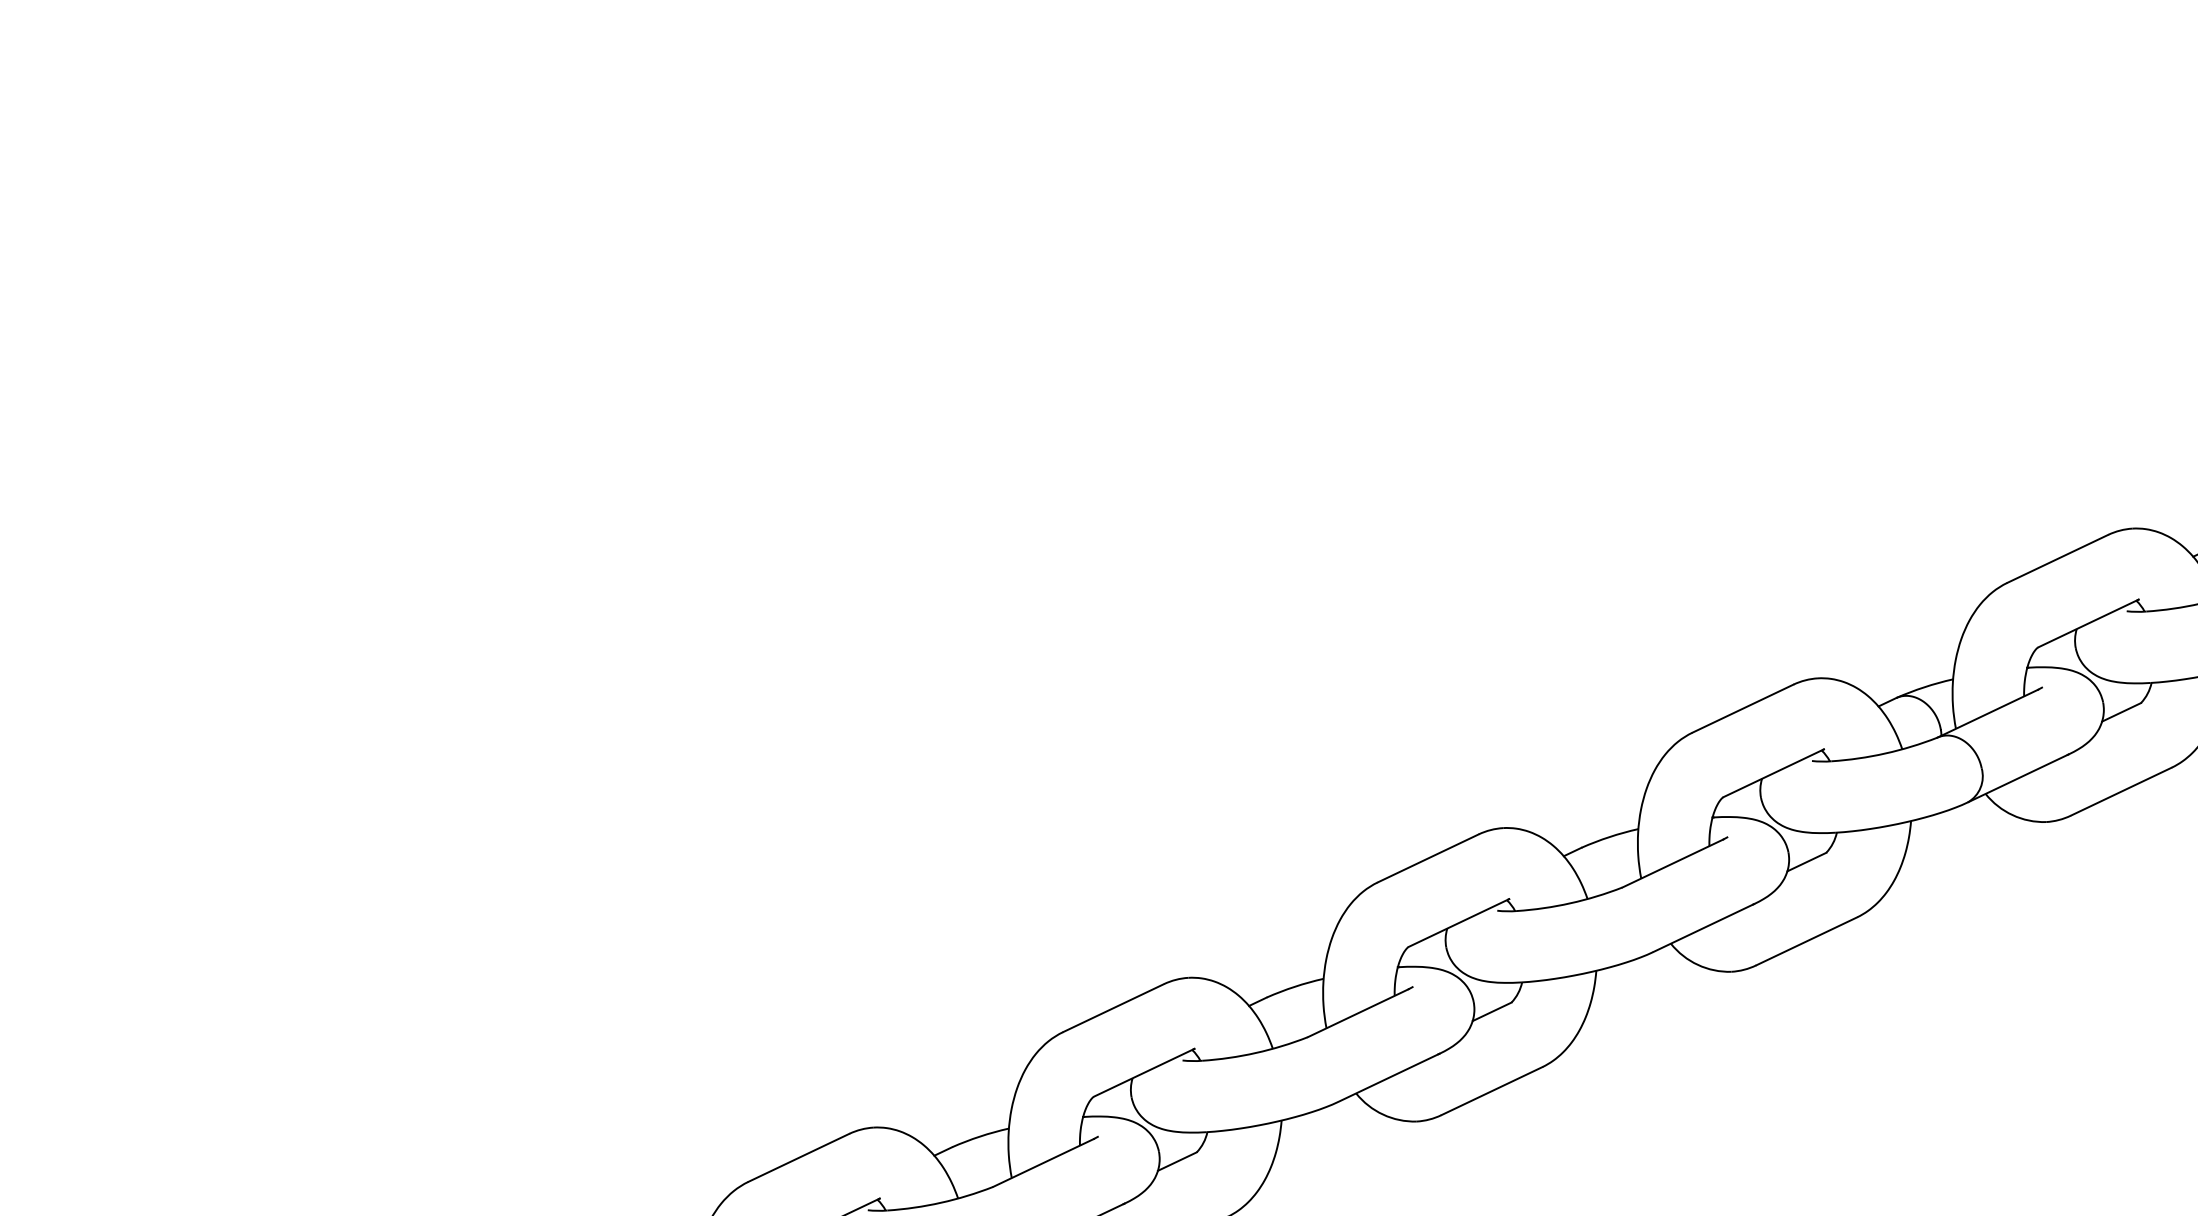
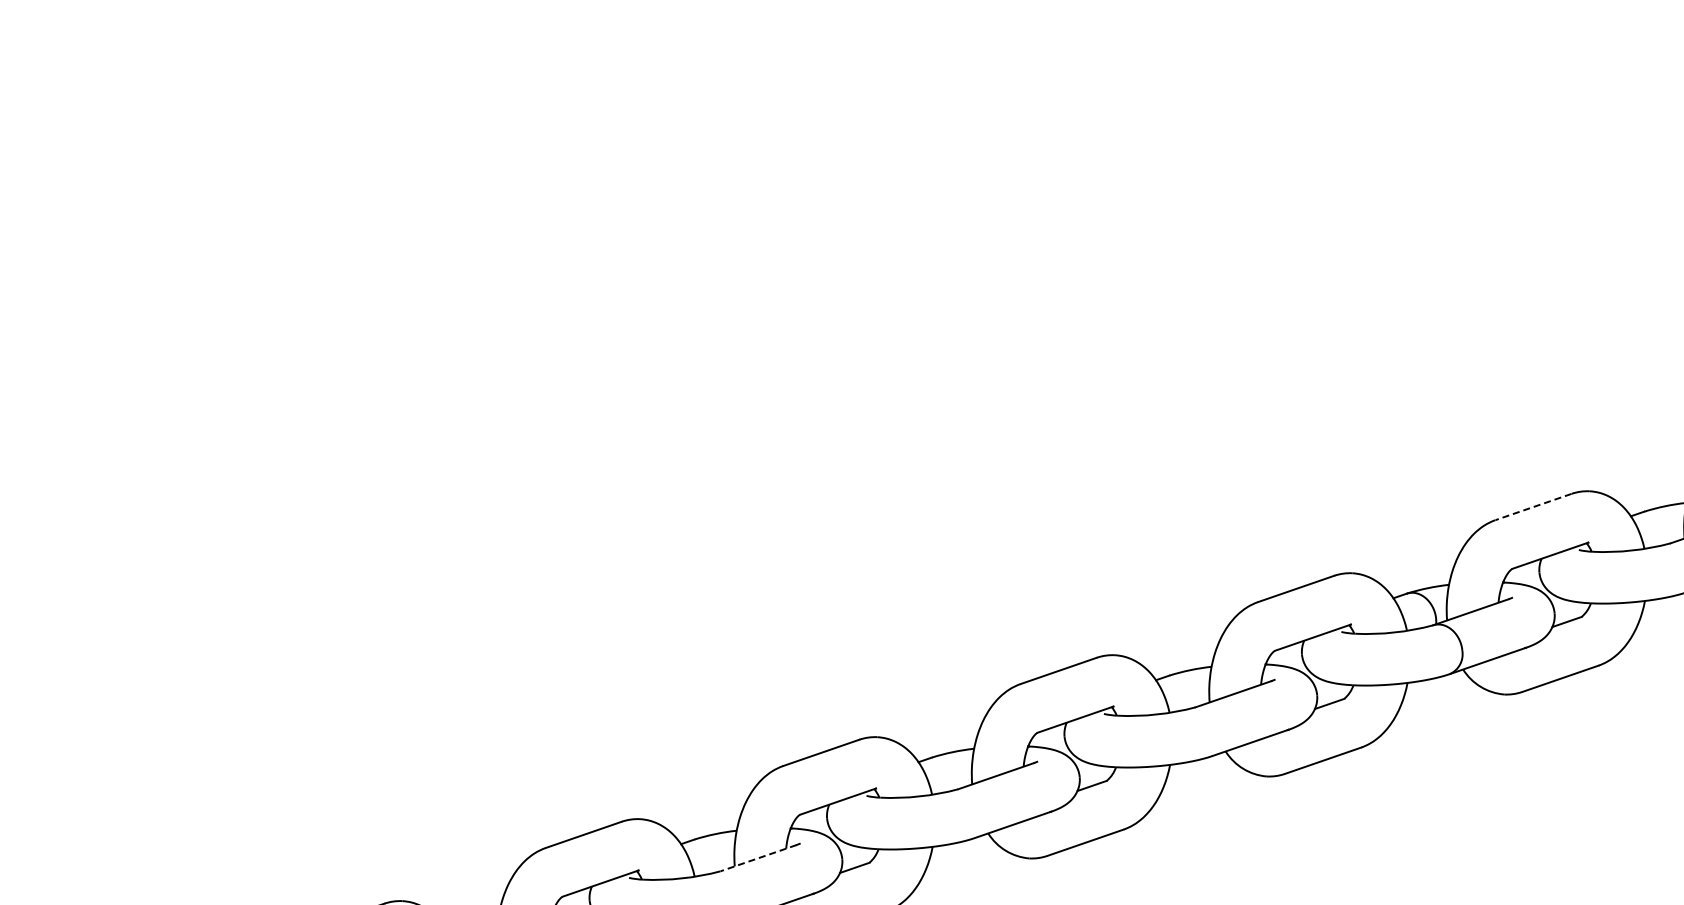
line: (2057, 559) -> (1533, 507), solid -> dashed
line: (1043, 1163) -> (758, 858), solid -> dashed

